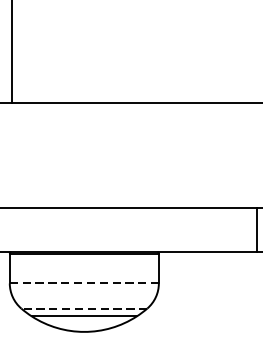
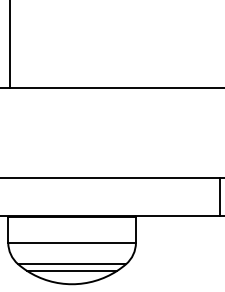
line: (84, 283) -> (72, 242), dashed -> solid
line: (84, 308) -> (72, 264), dashed -> solid

